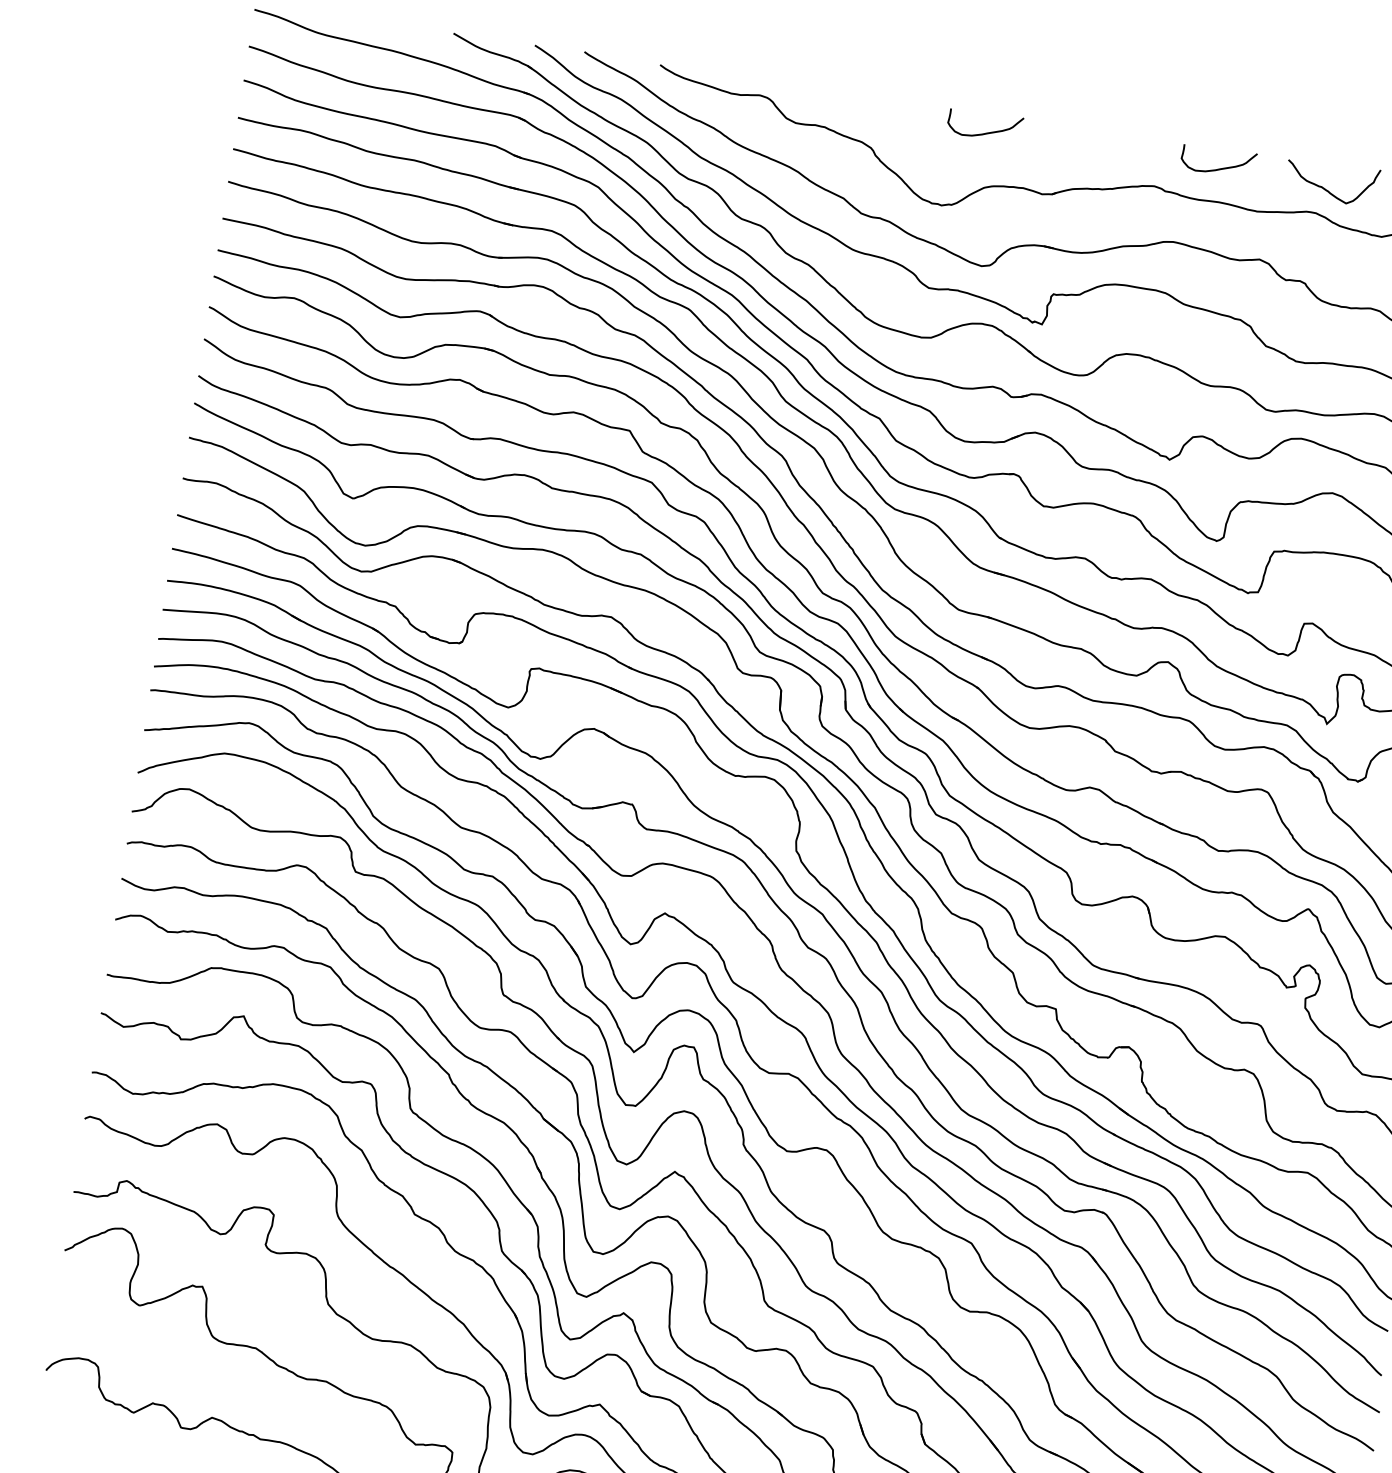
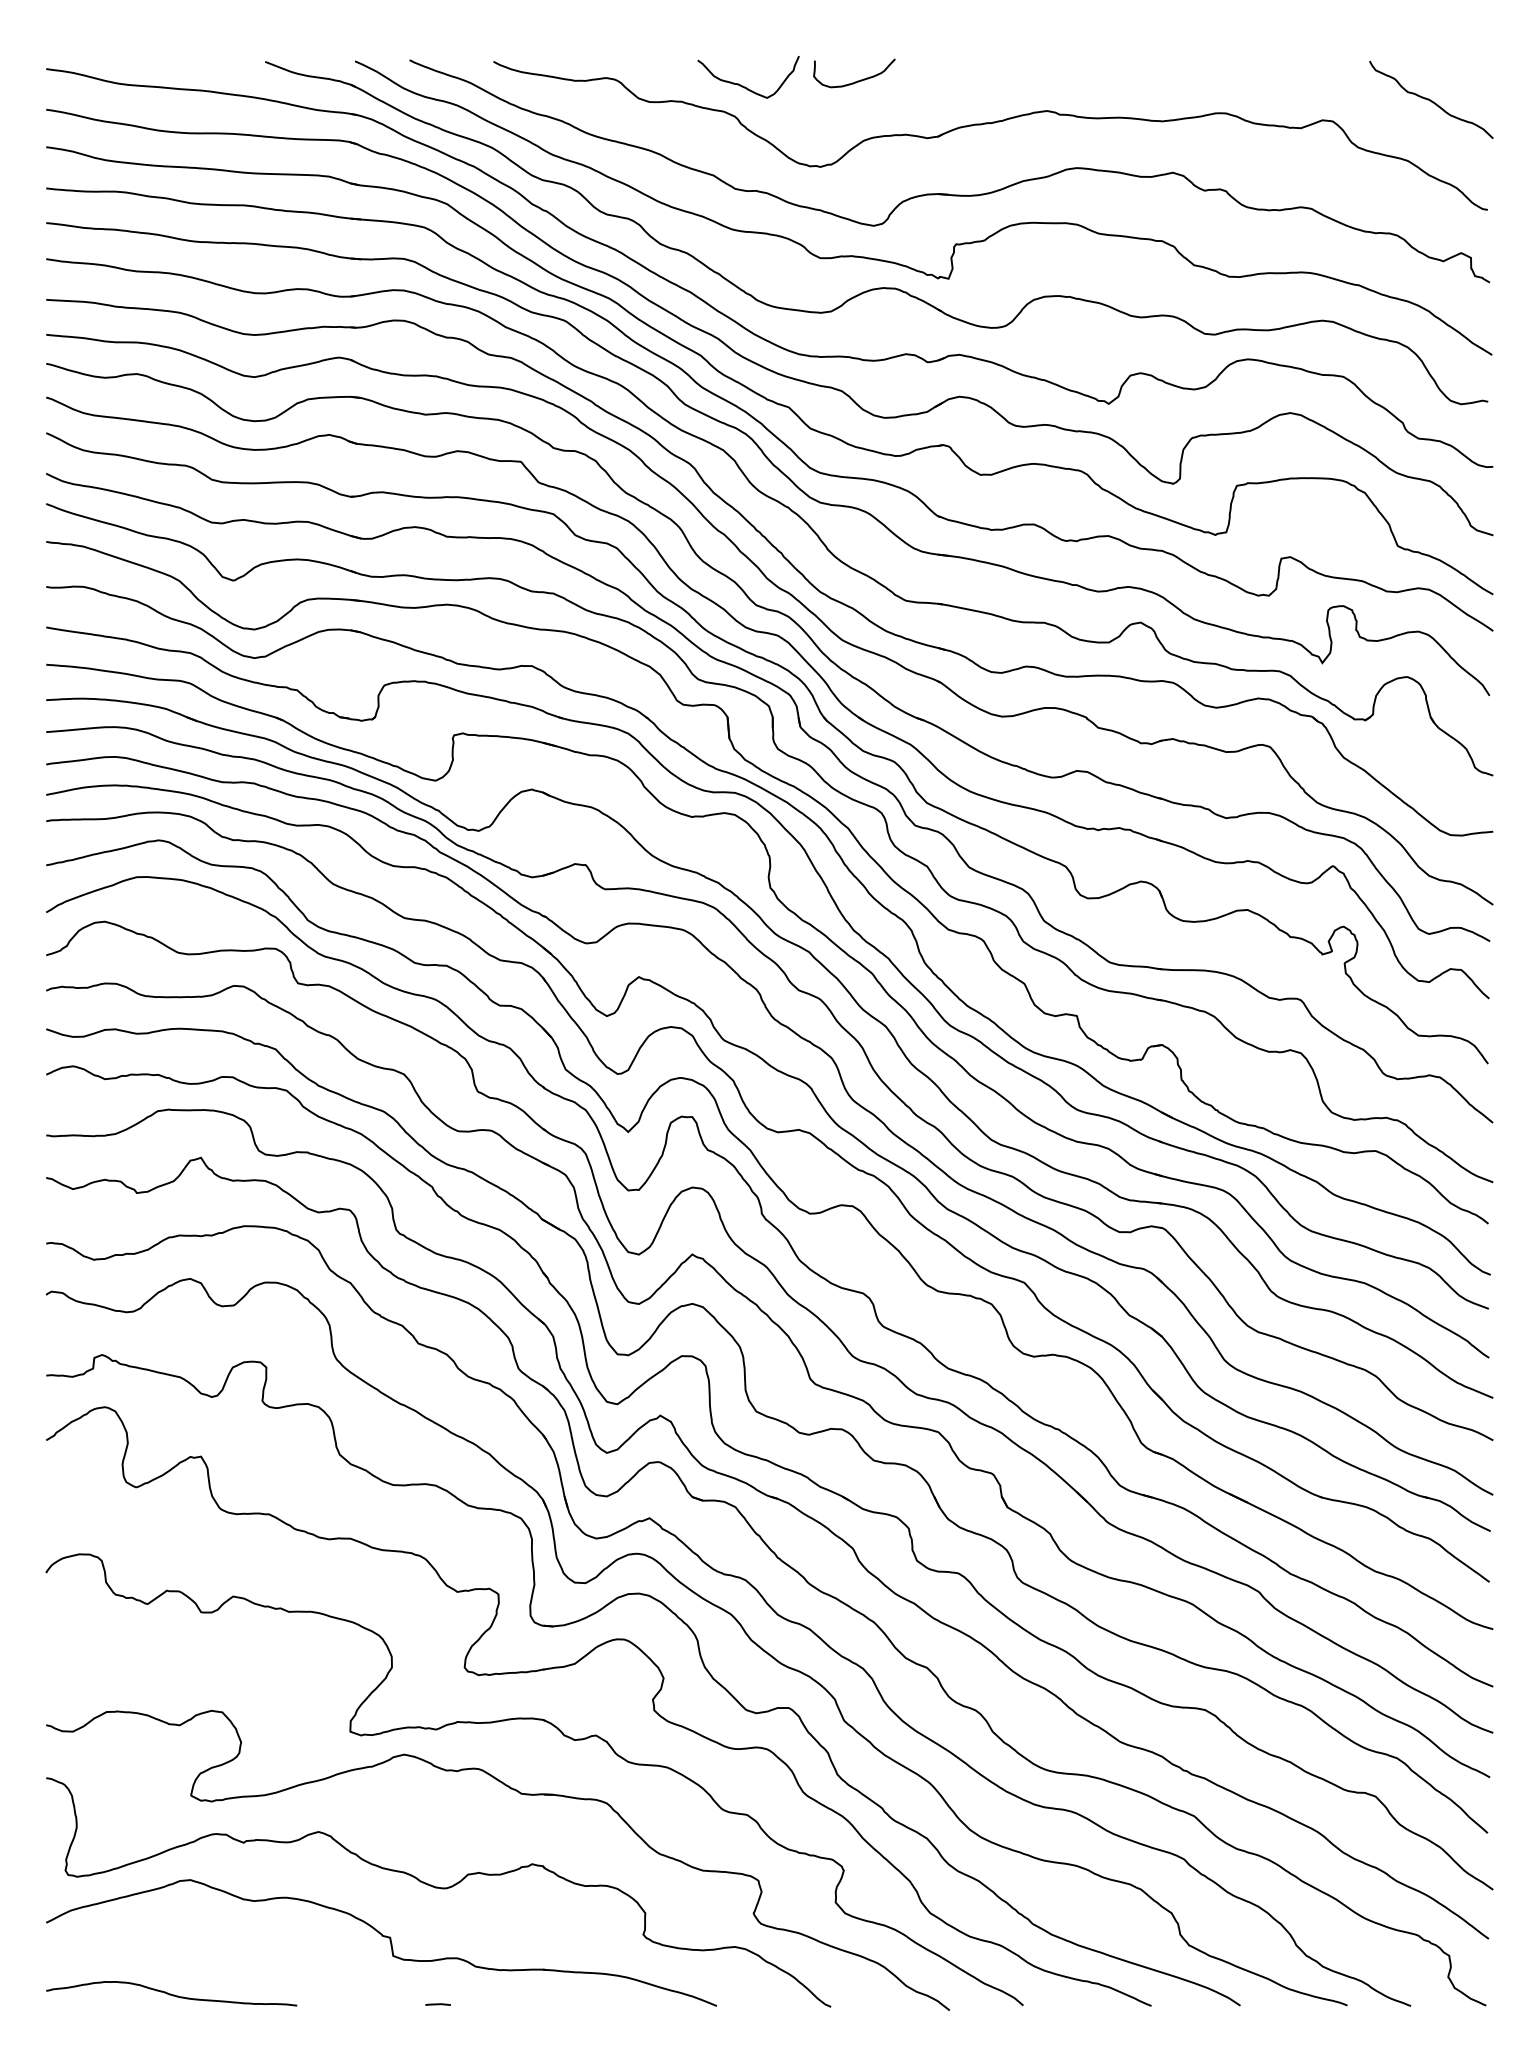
curve: (1220, 168) -> (1115, 80), removed
curve: (1328, 190) -> (745, 86), moved

